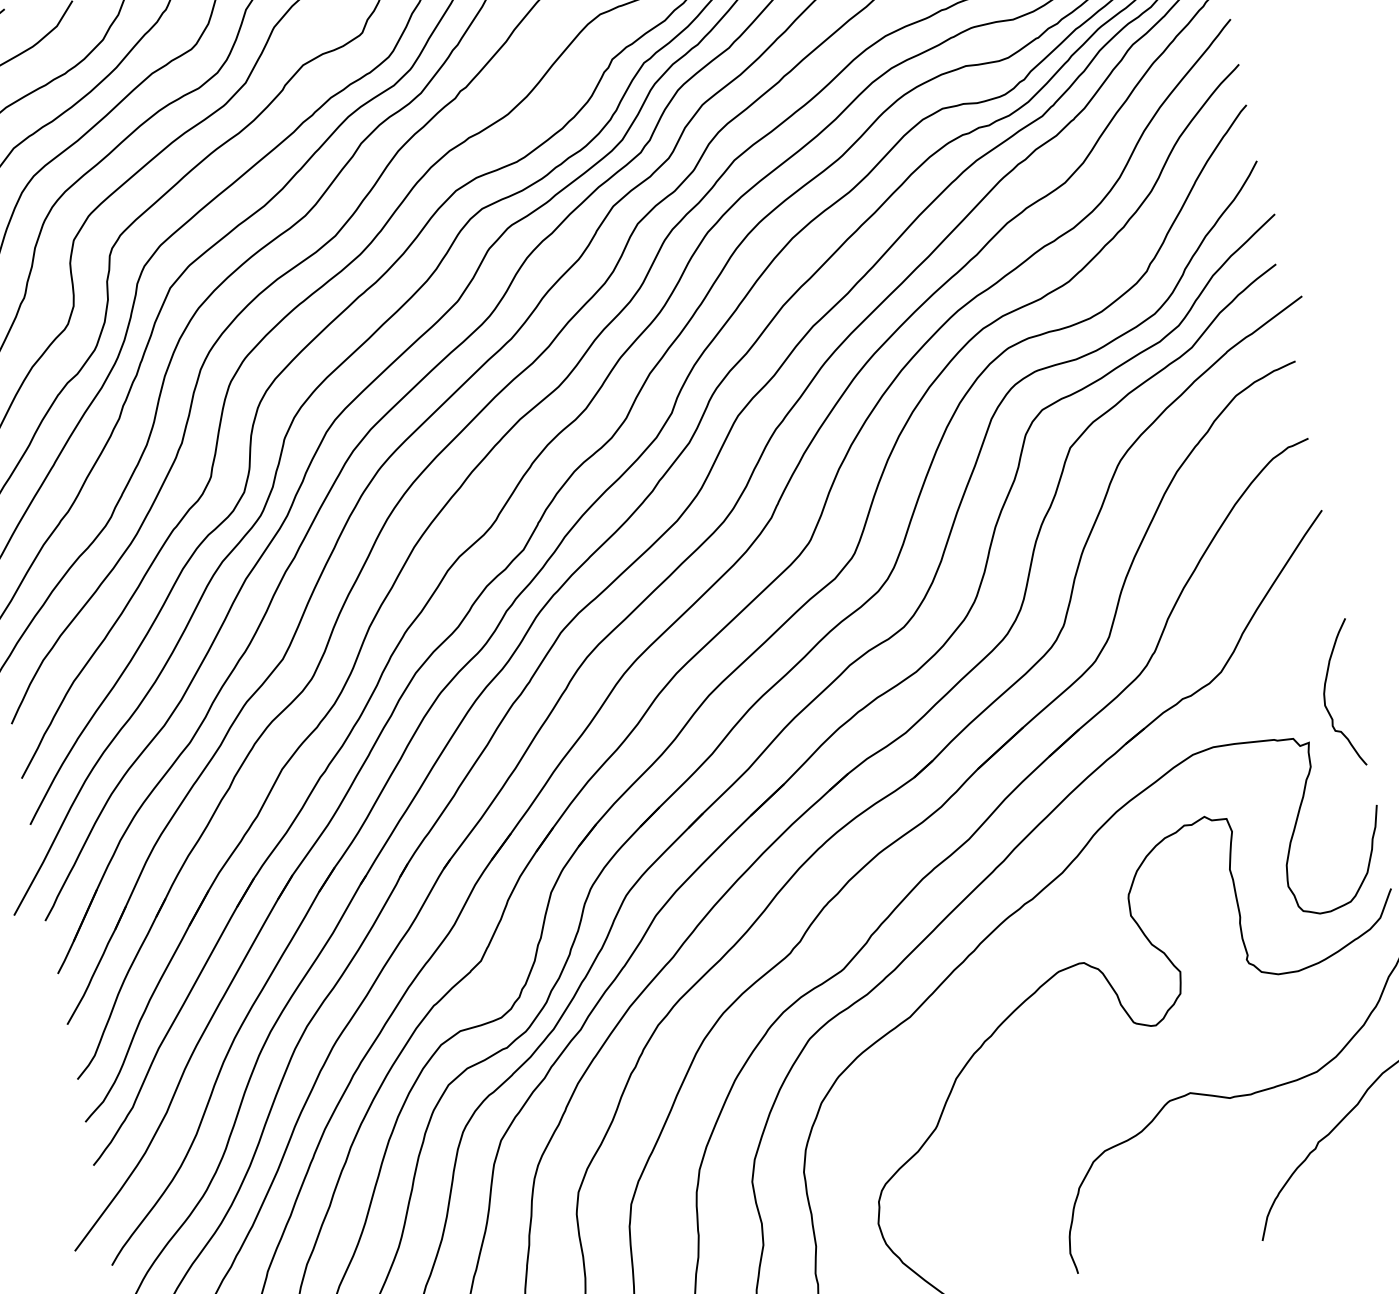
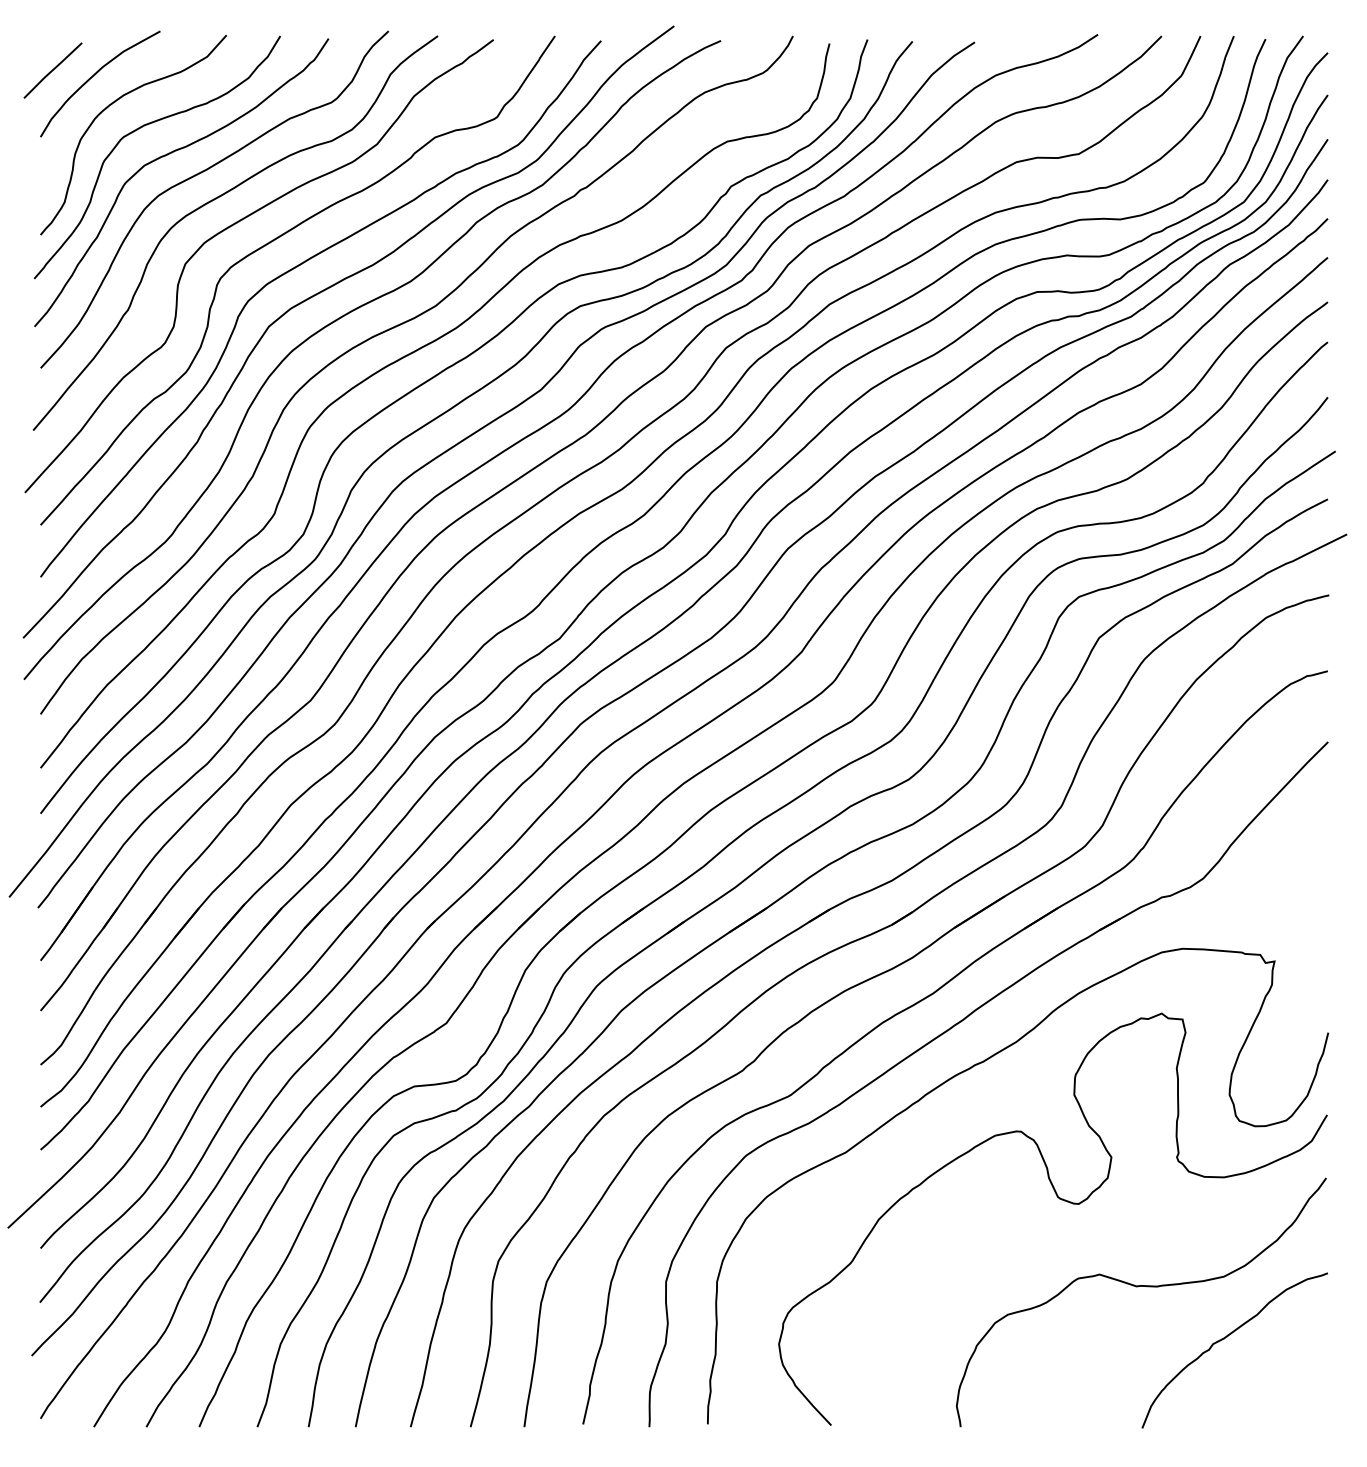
curve: (1325, 697) -> (1298, 921), removed

